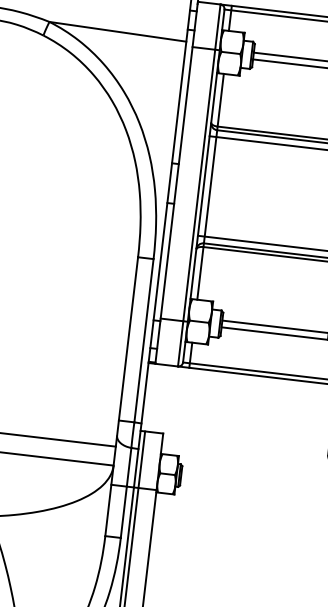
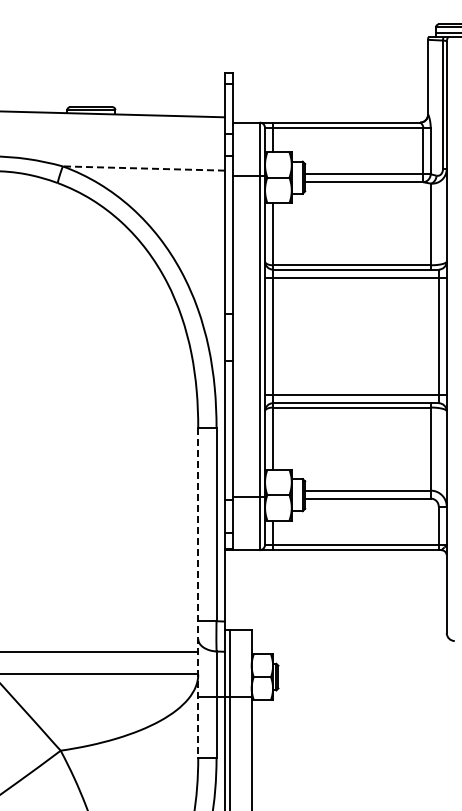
line: (117, 31) -> (143, 168), solid -> dashed
line: (121, 397) -> (198, 593), solid -> dashed

